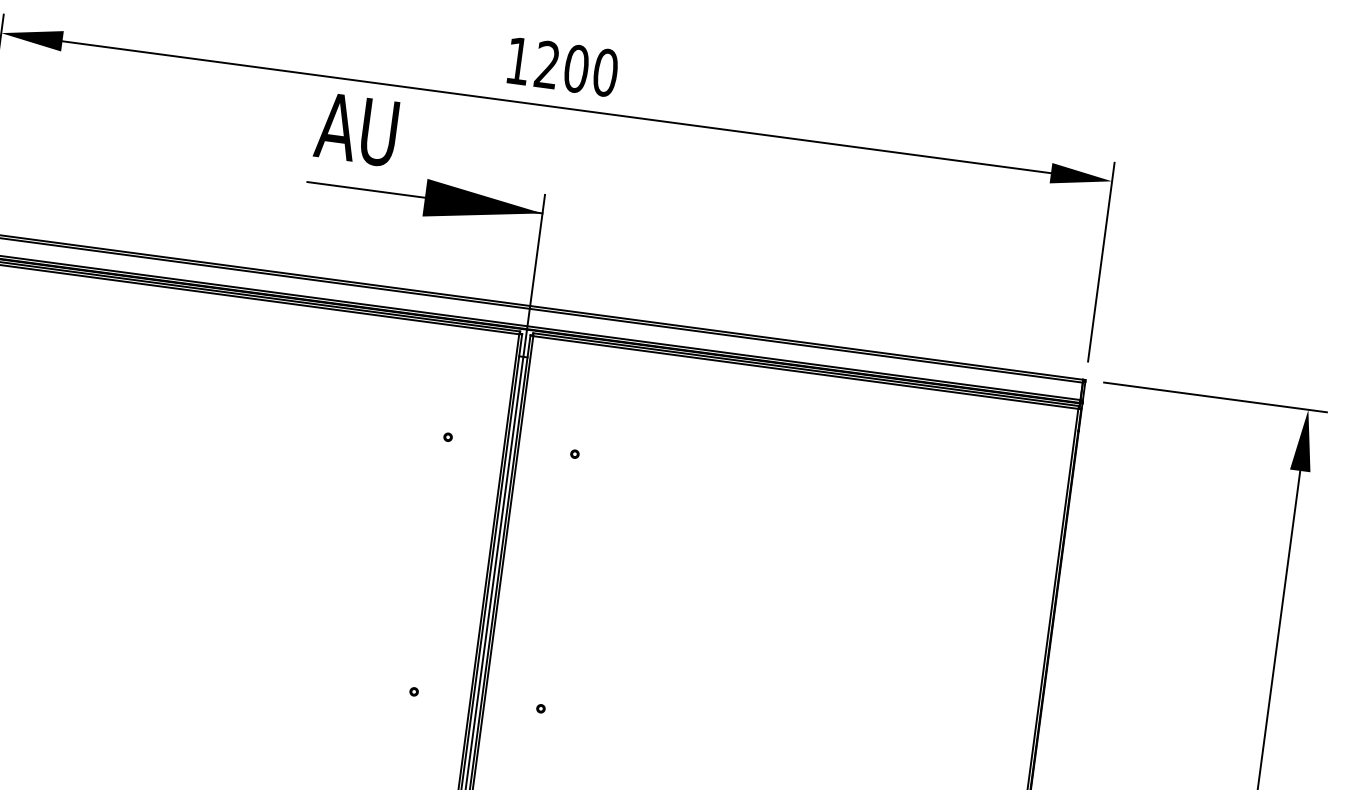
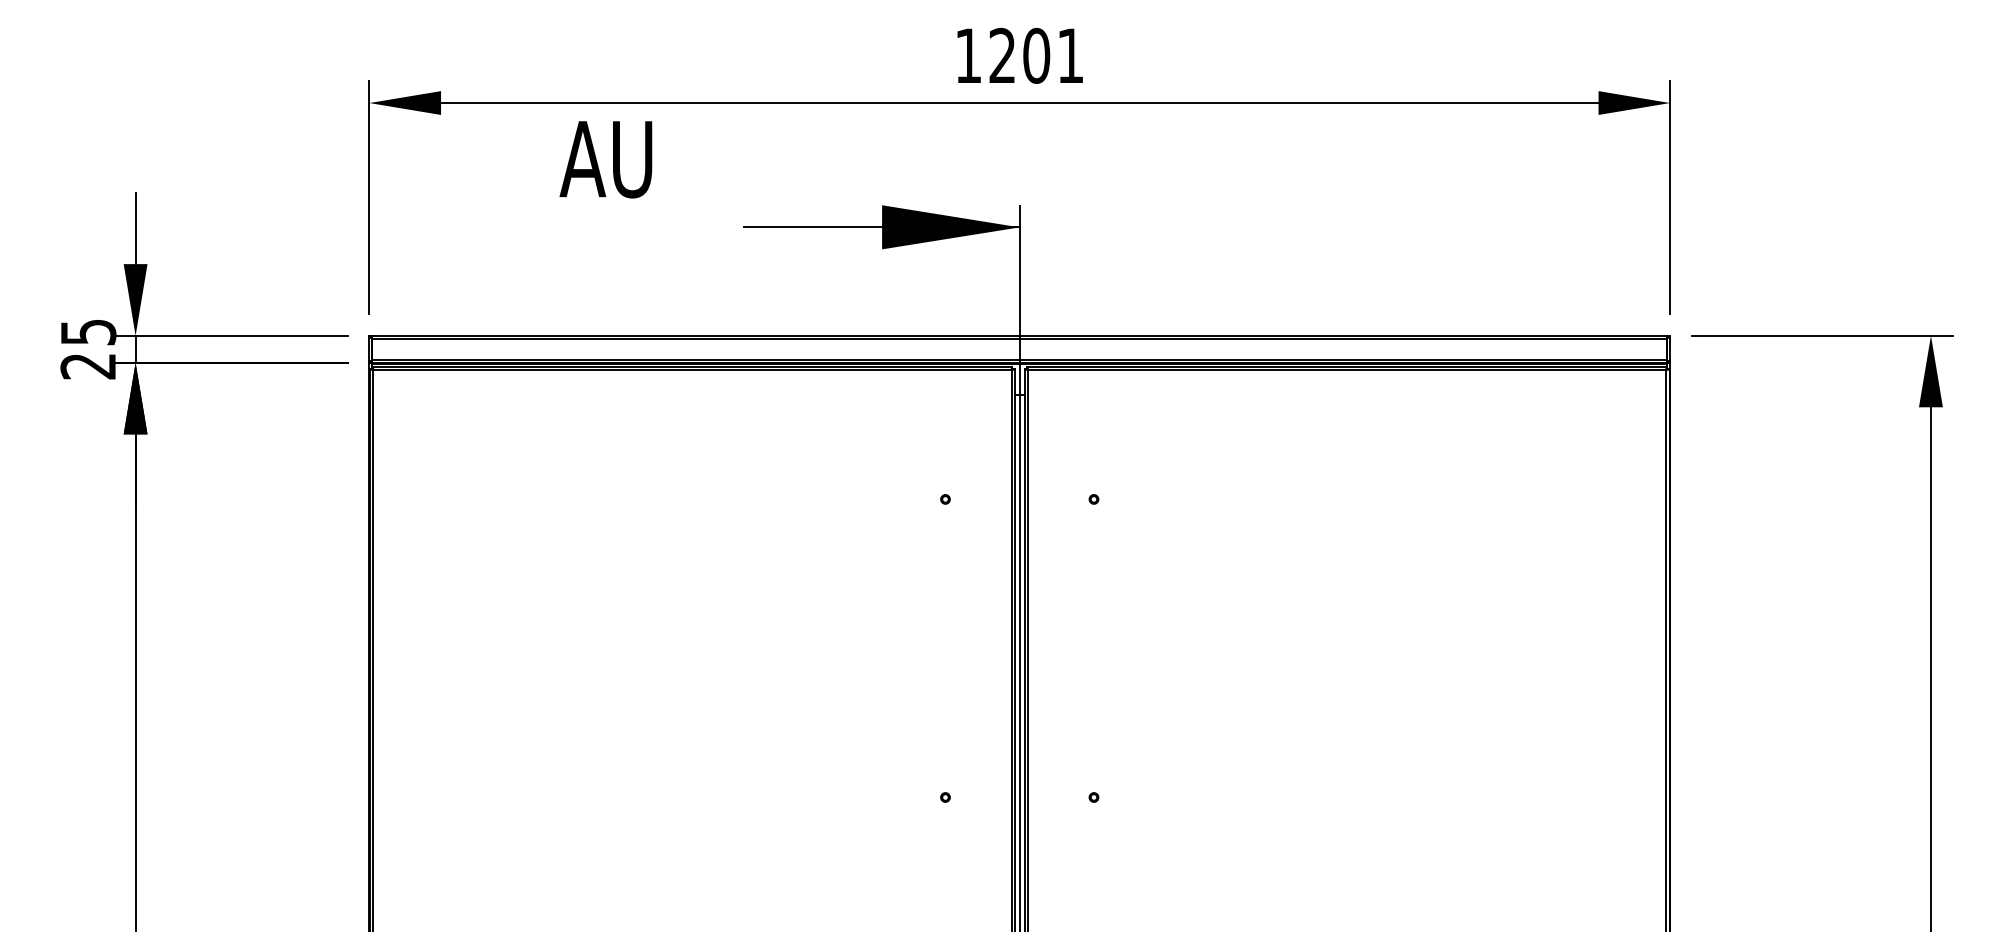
text: (605, 72) -> (1070, 55), 1200 -> 1201
text: (356, 129) -> (605, 159), moved

